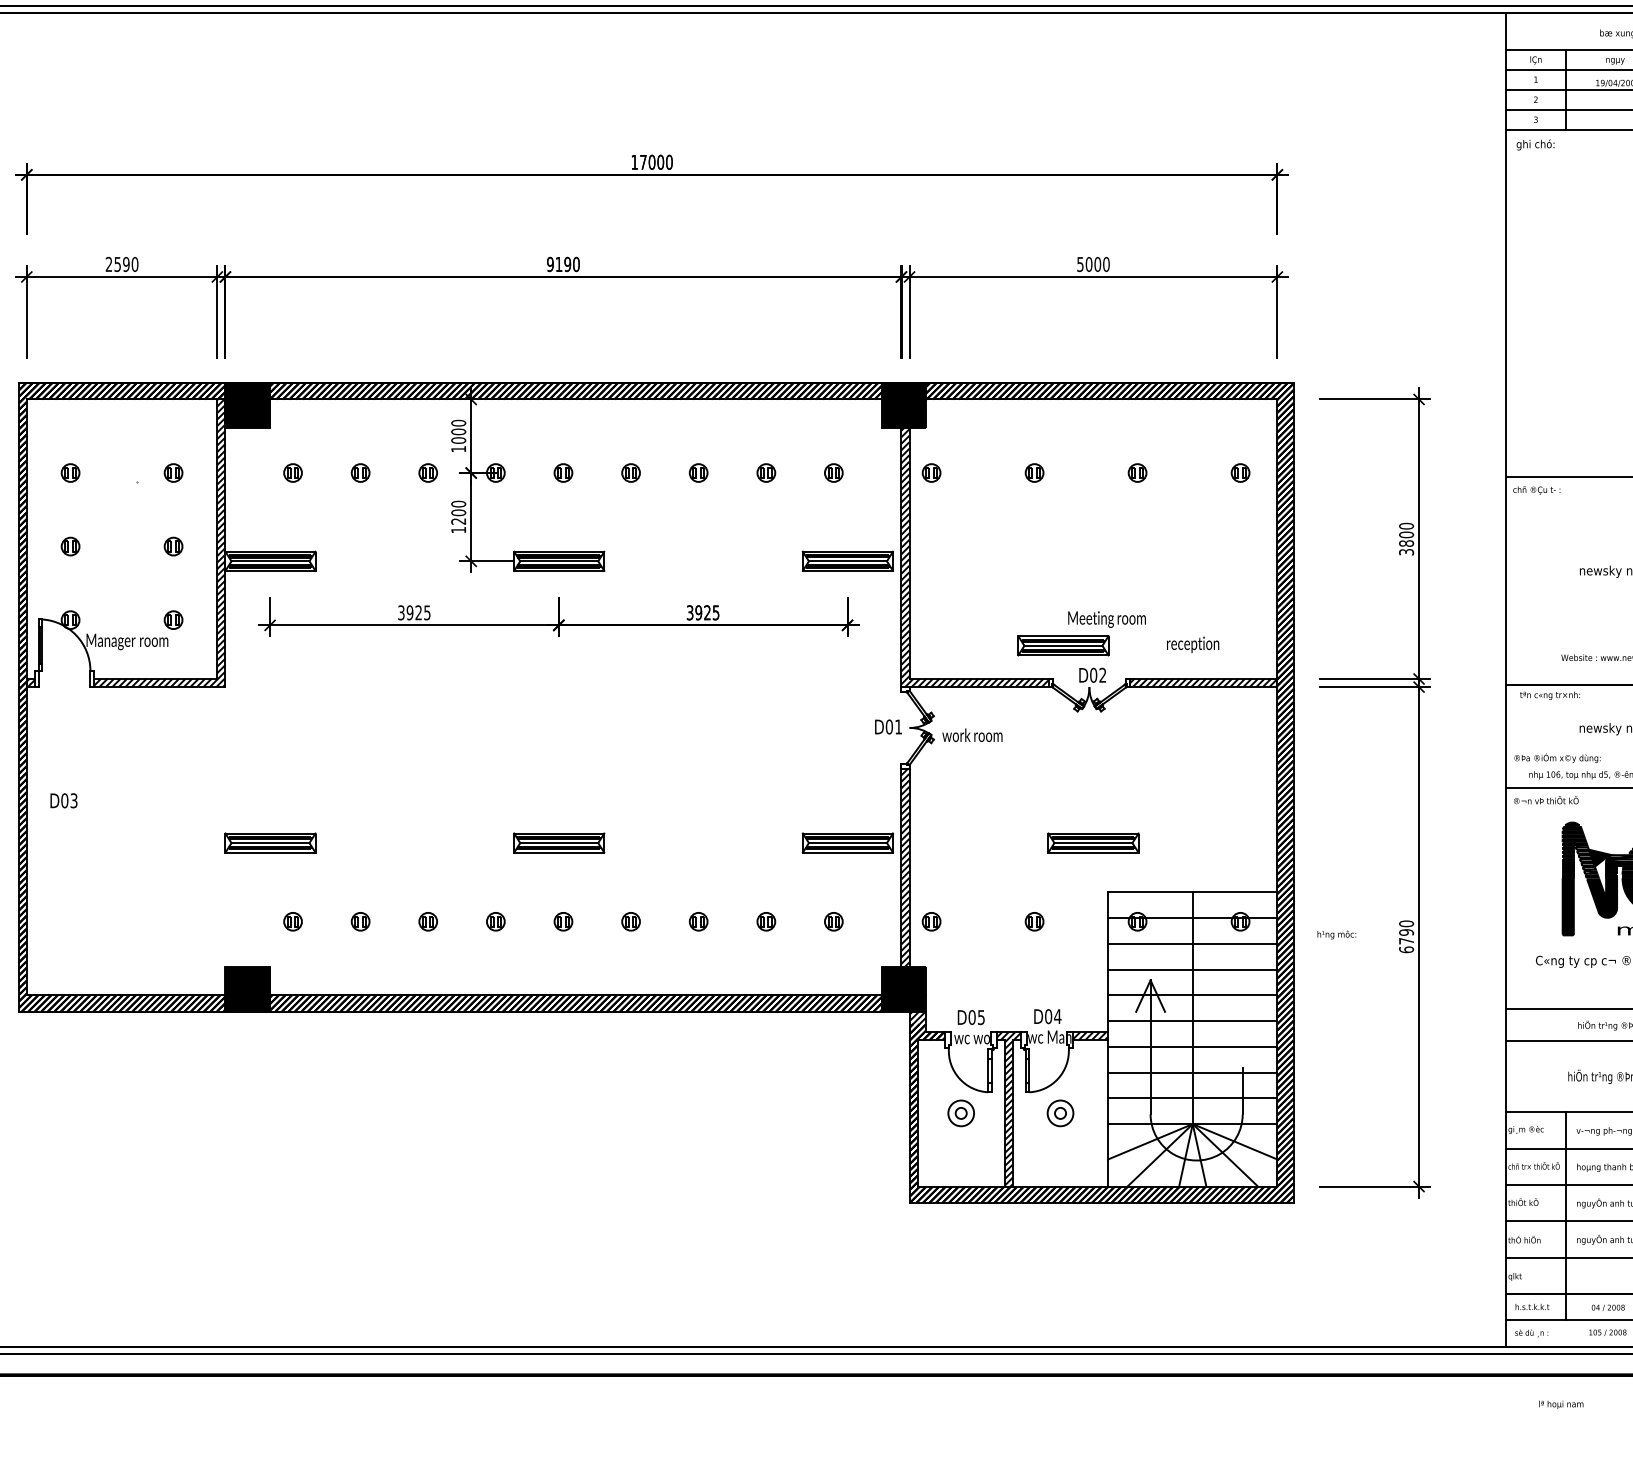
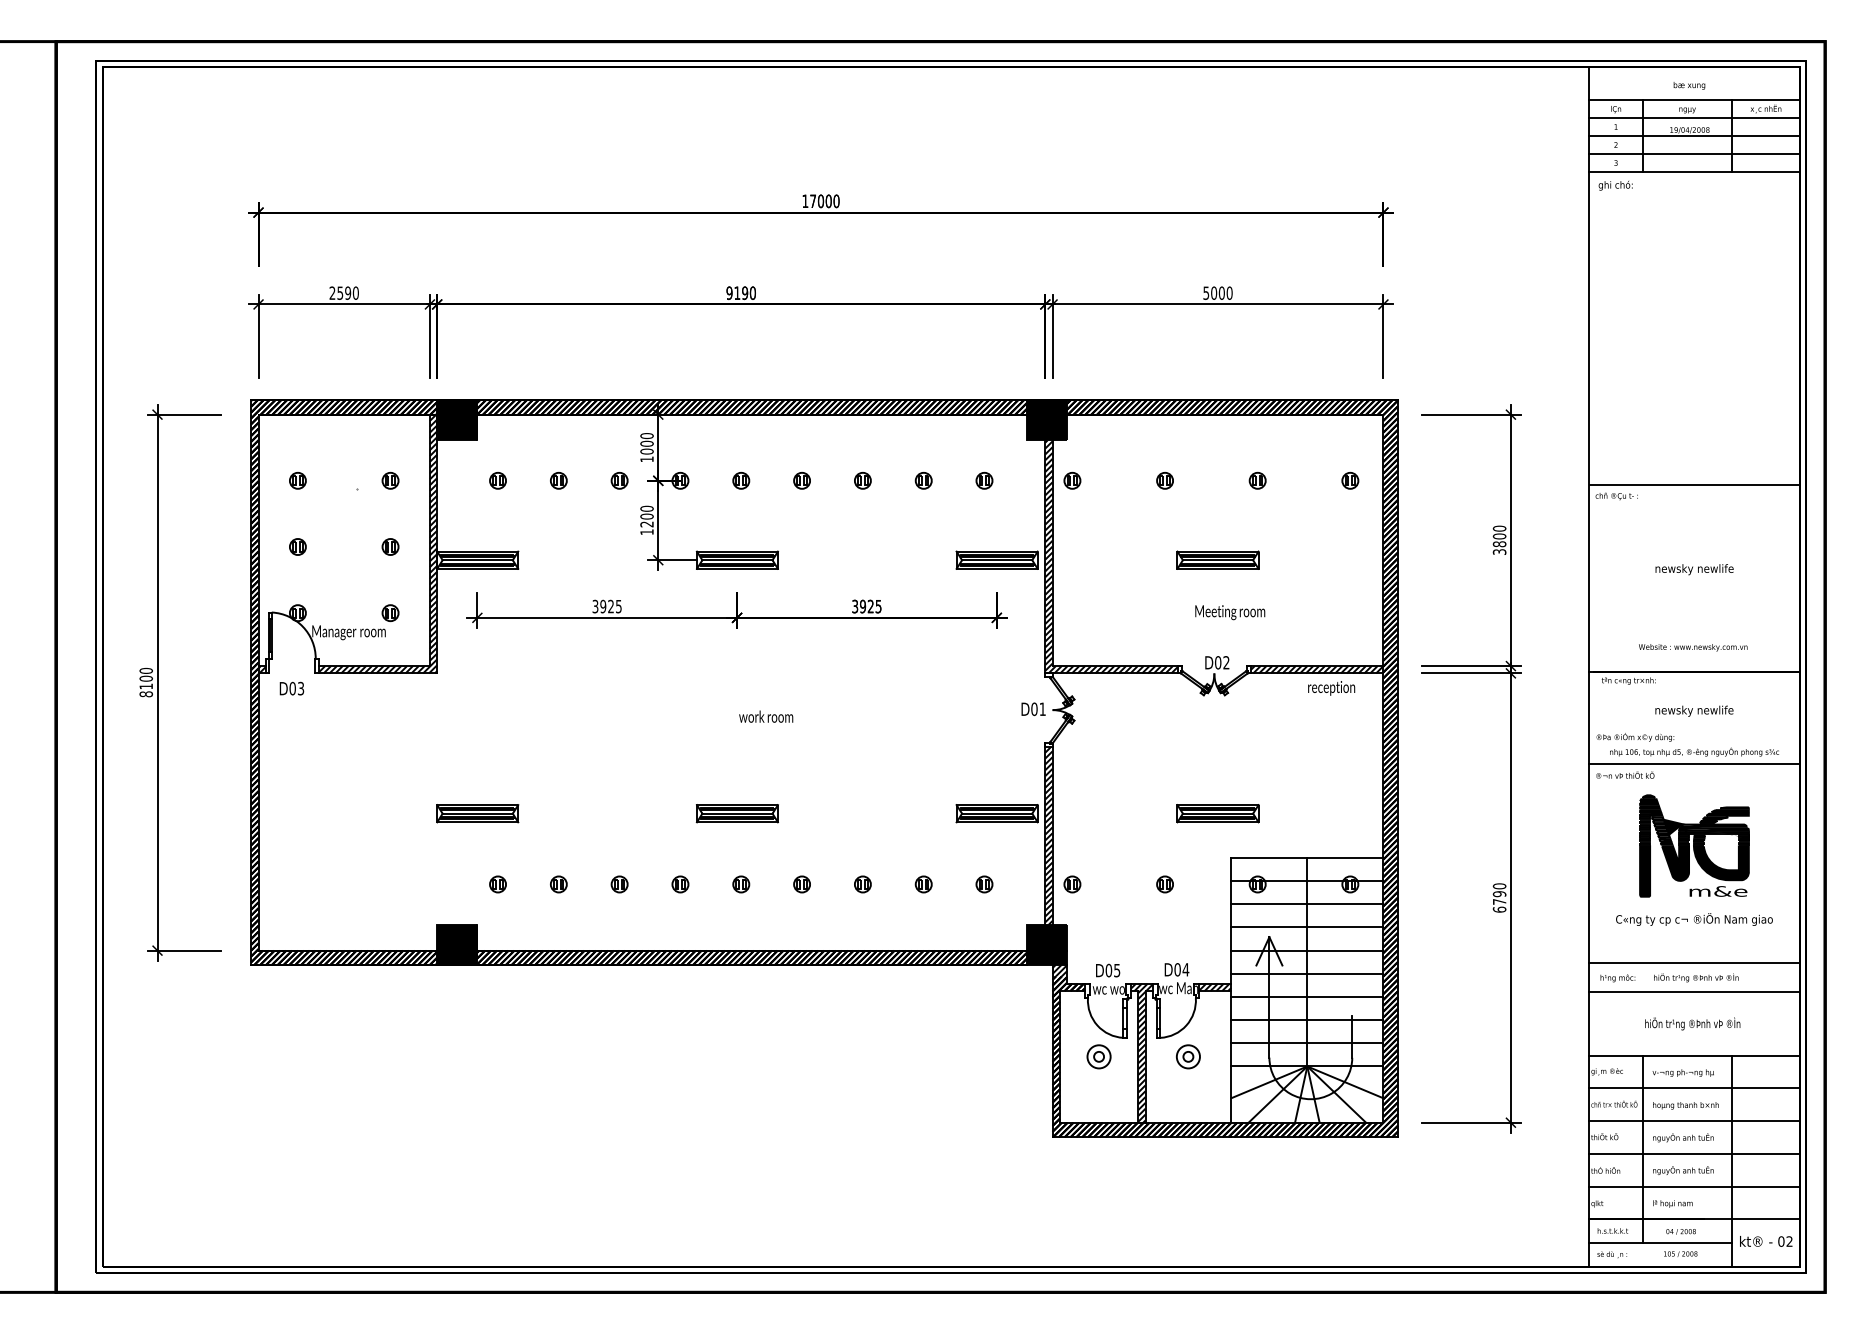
part: (1062, 644) -> (1217, 559), moved
text: (1192, 644) -> (1331, 688), moved
text: (972, 735) -> (766, 716), moved
text: (63, 800) -> (291, 688), moved
text: (1336, 935) -> (1617, 978), moved
text: (1560, 1404) -> (1672, 1203), moved

